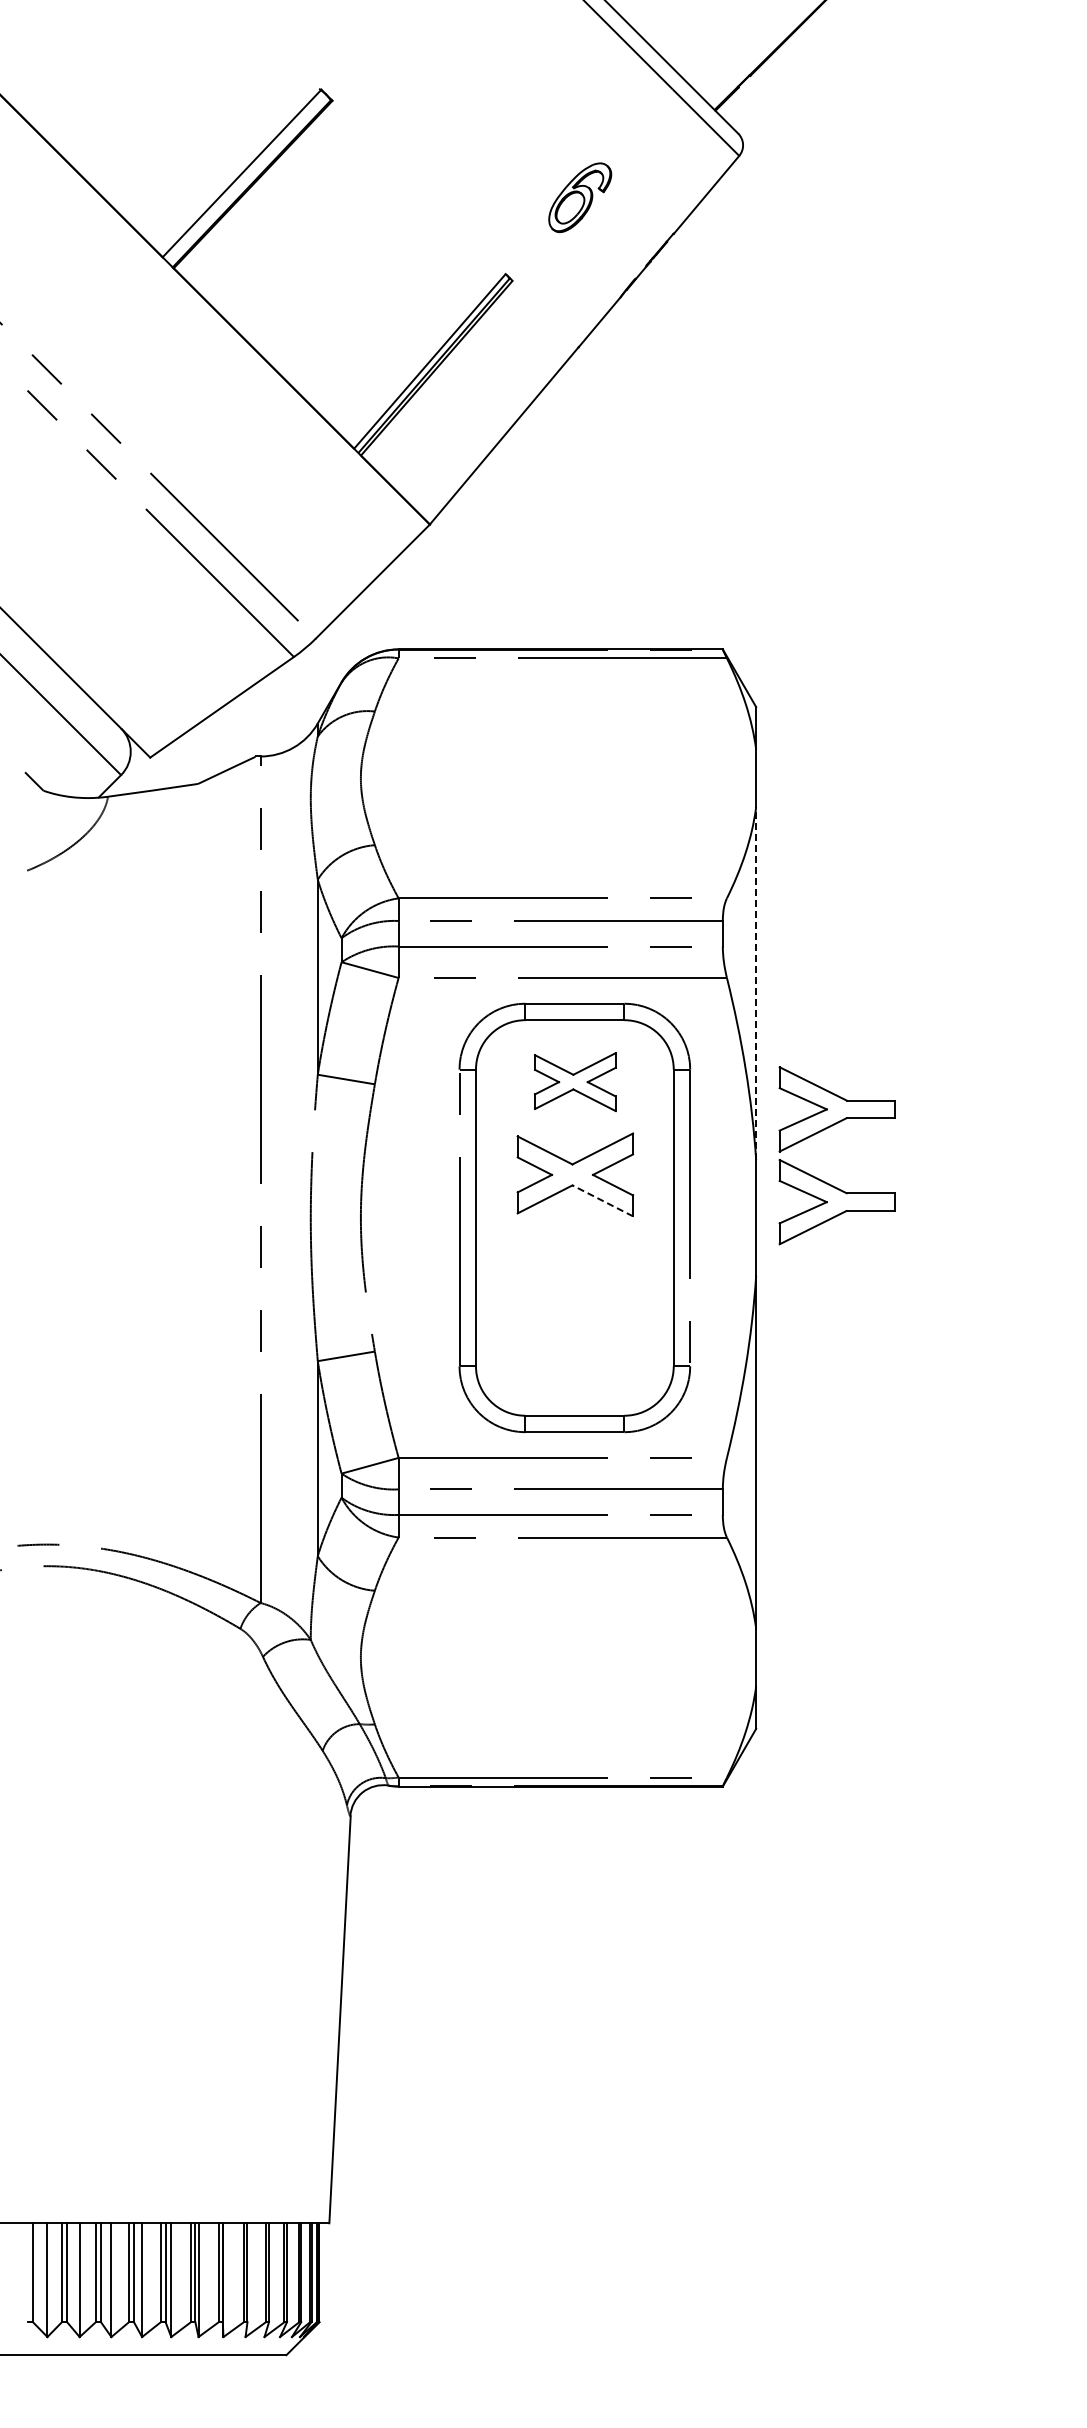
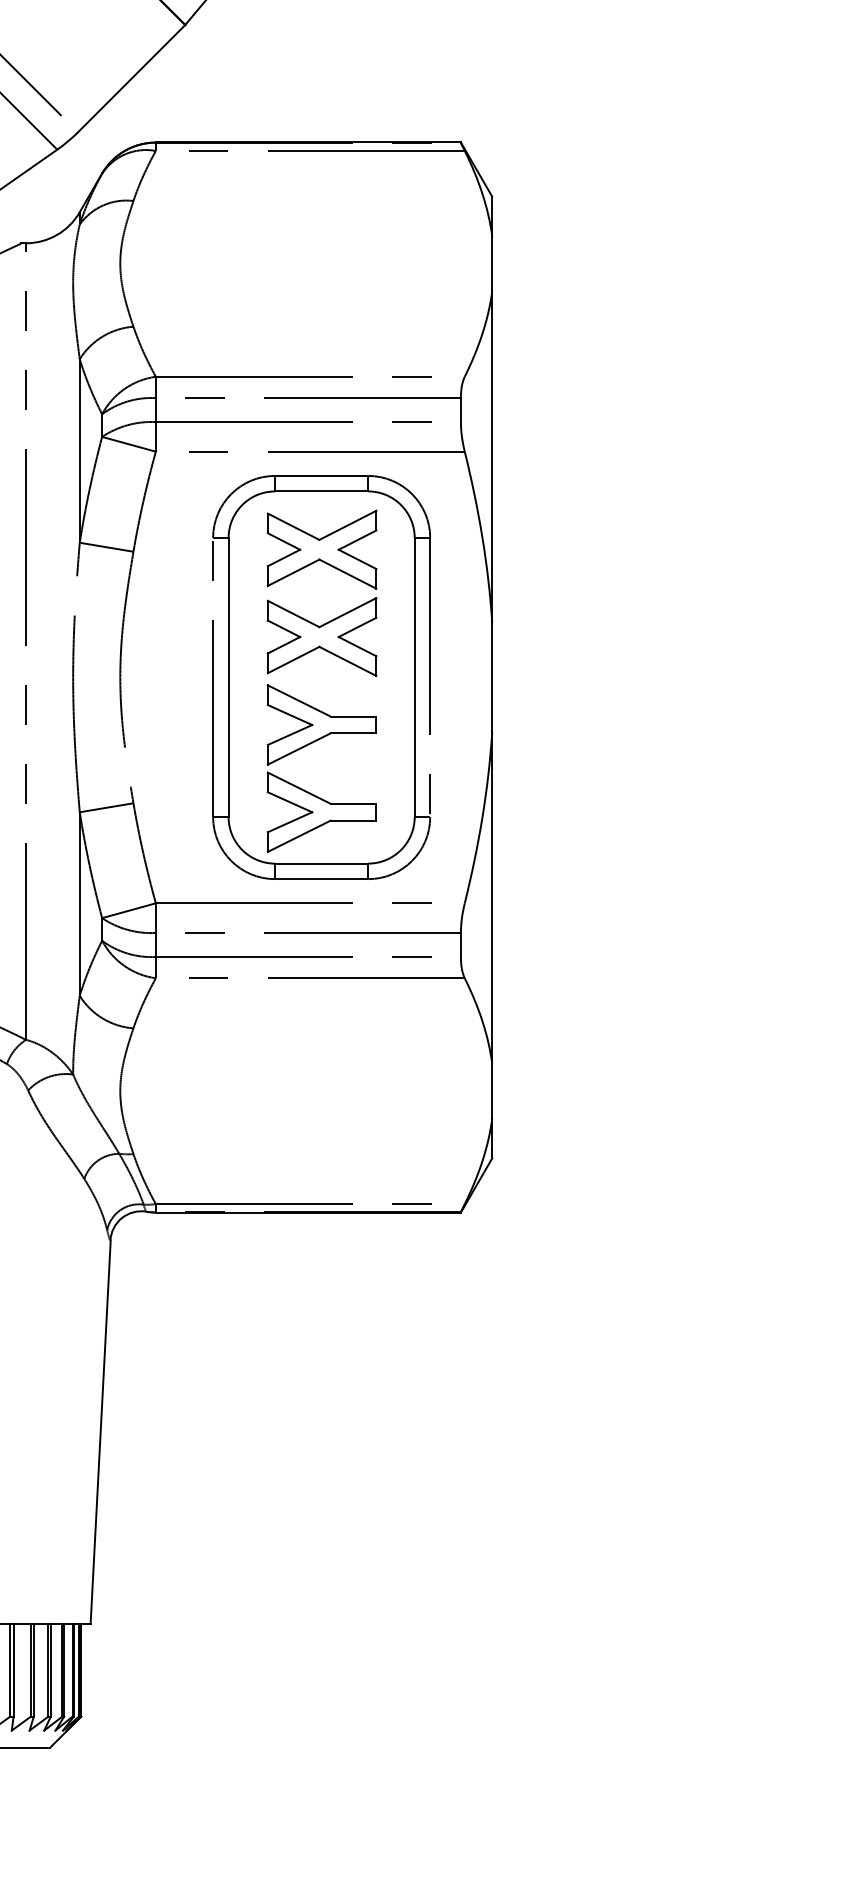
line: (756, 983) -> (492, 456), dashed -> solid
part: (575, 1081) -> (322, 549), size x1.43
part: (824, 1130) -> (310, 744), moved
line: (602, 1200) -> (347, 661), dashed -> solid

